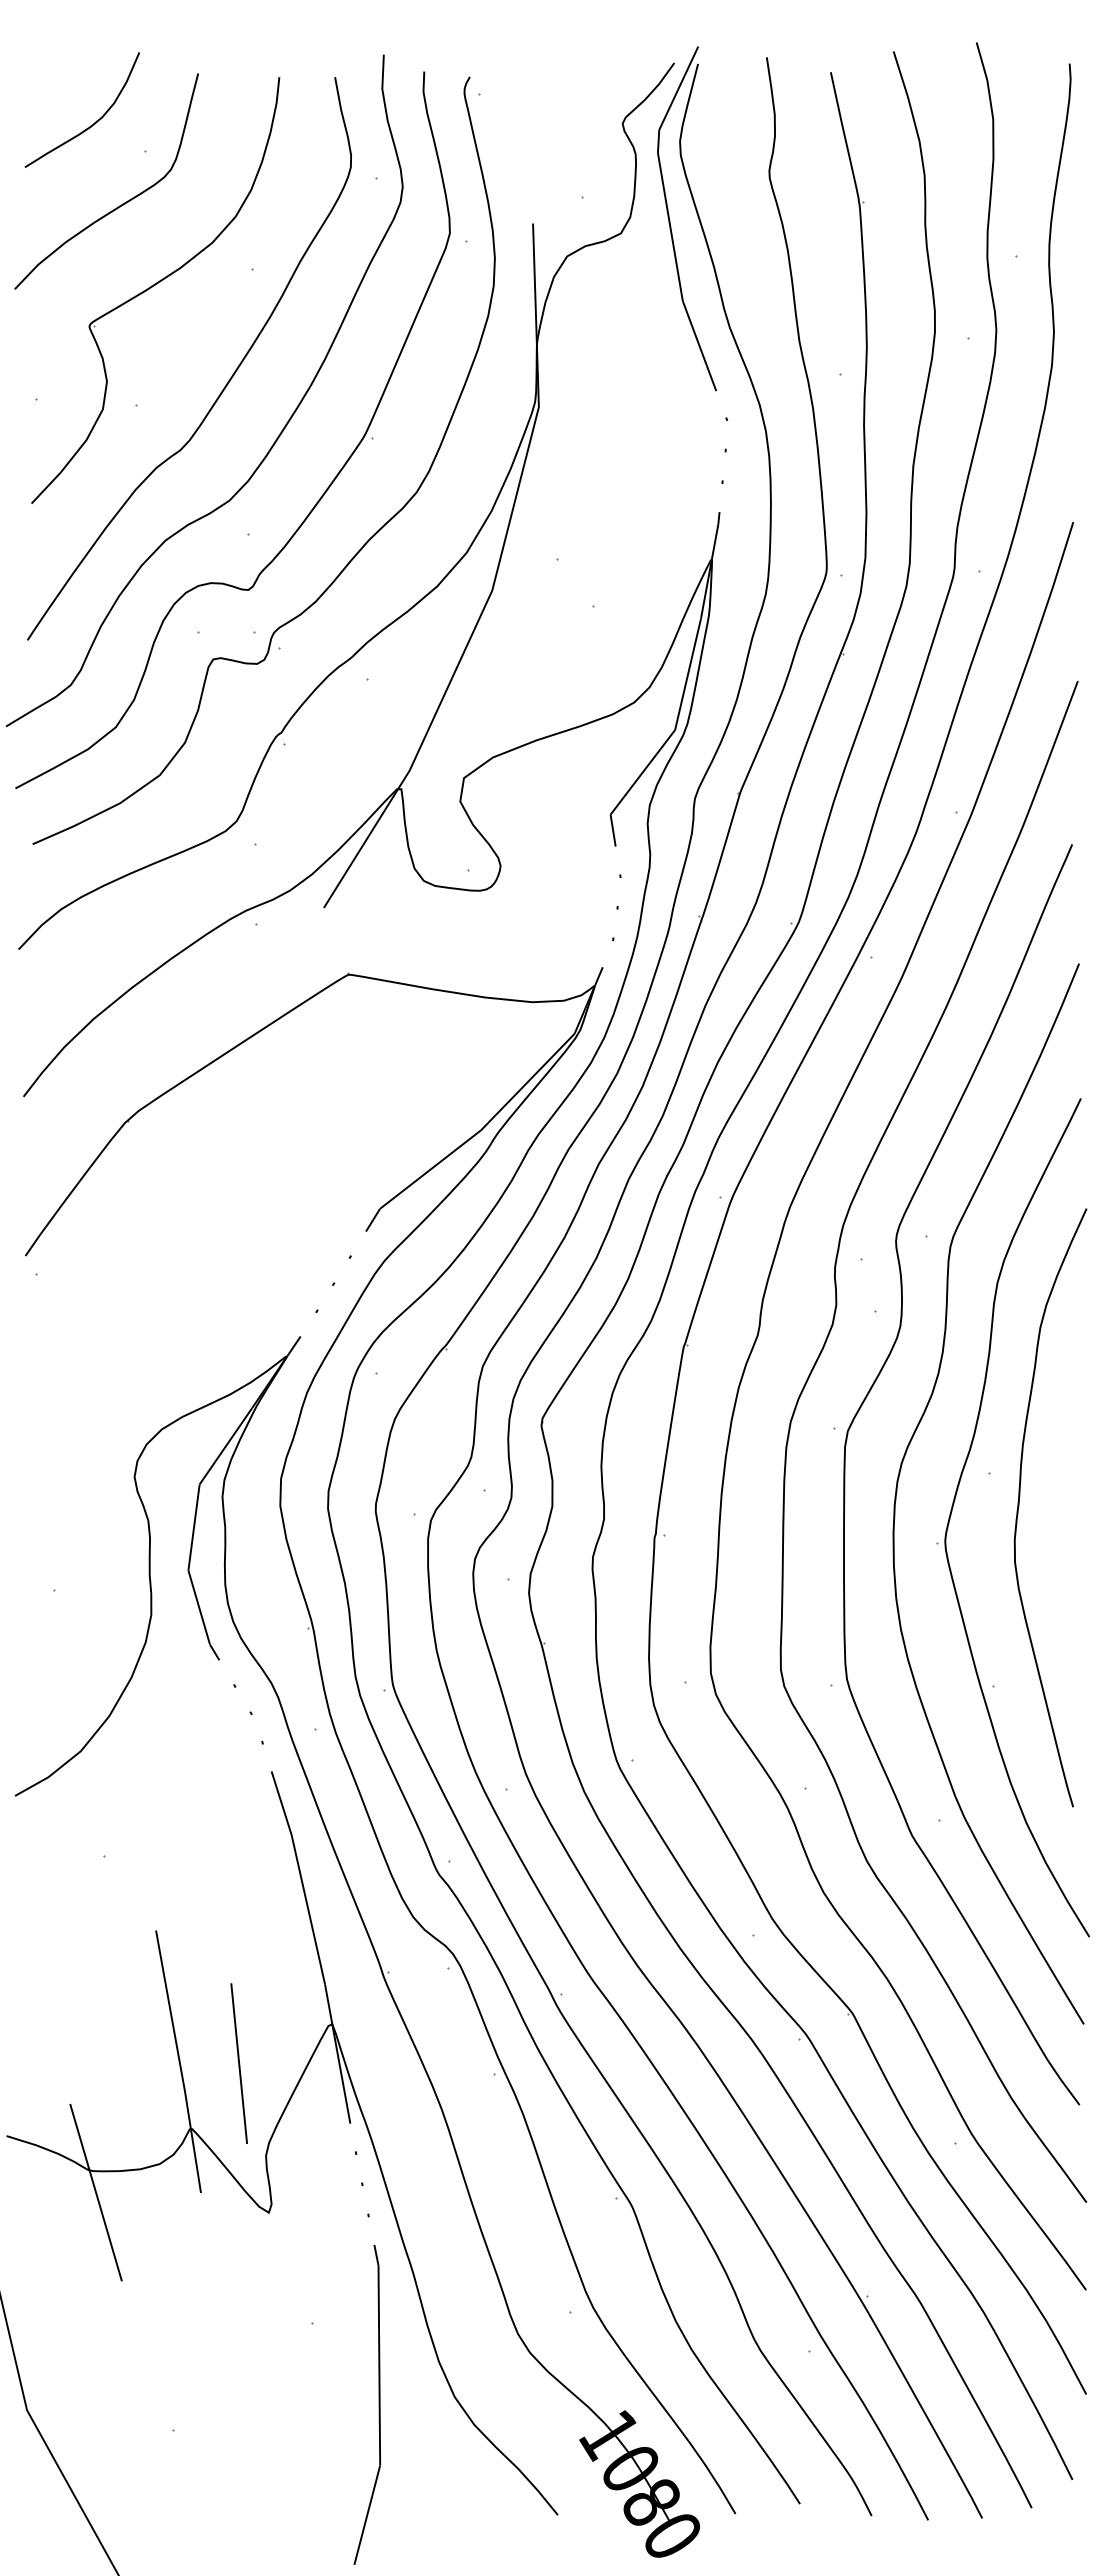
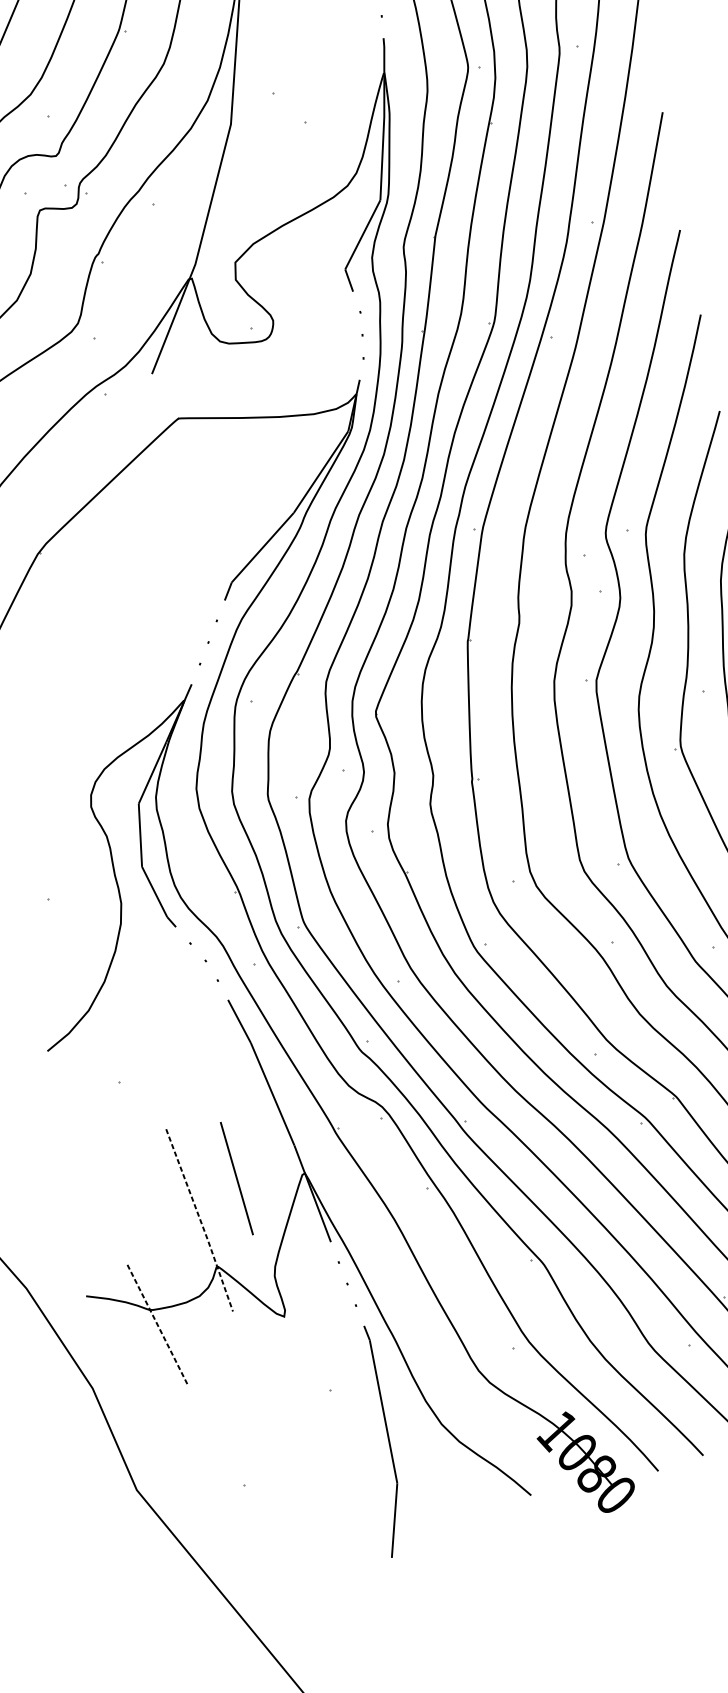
line: (179, 2062) -> (200, 1220), solid -> dashed
line: (238, 2063) -> (236, 1178), moved
line: (96, 2193) -> (158, 1325), solid -> dashed

